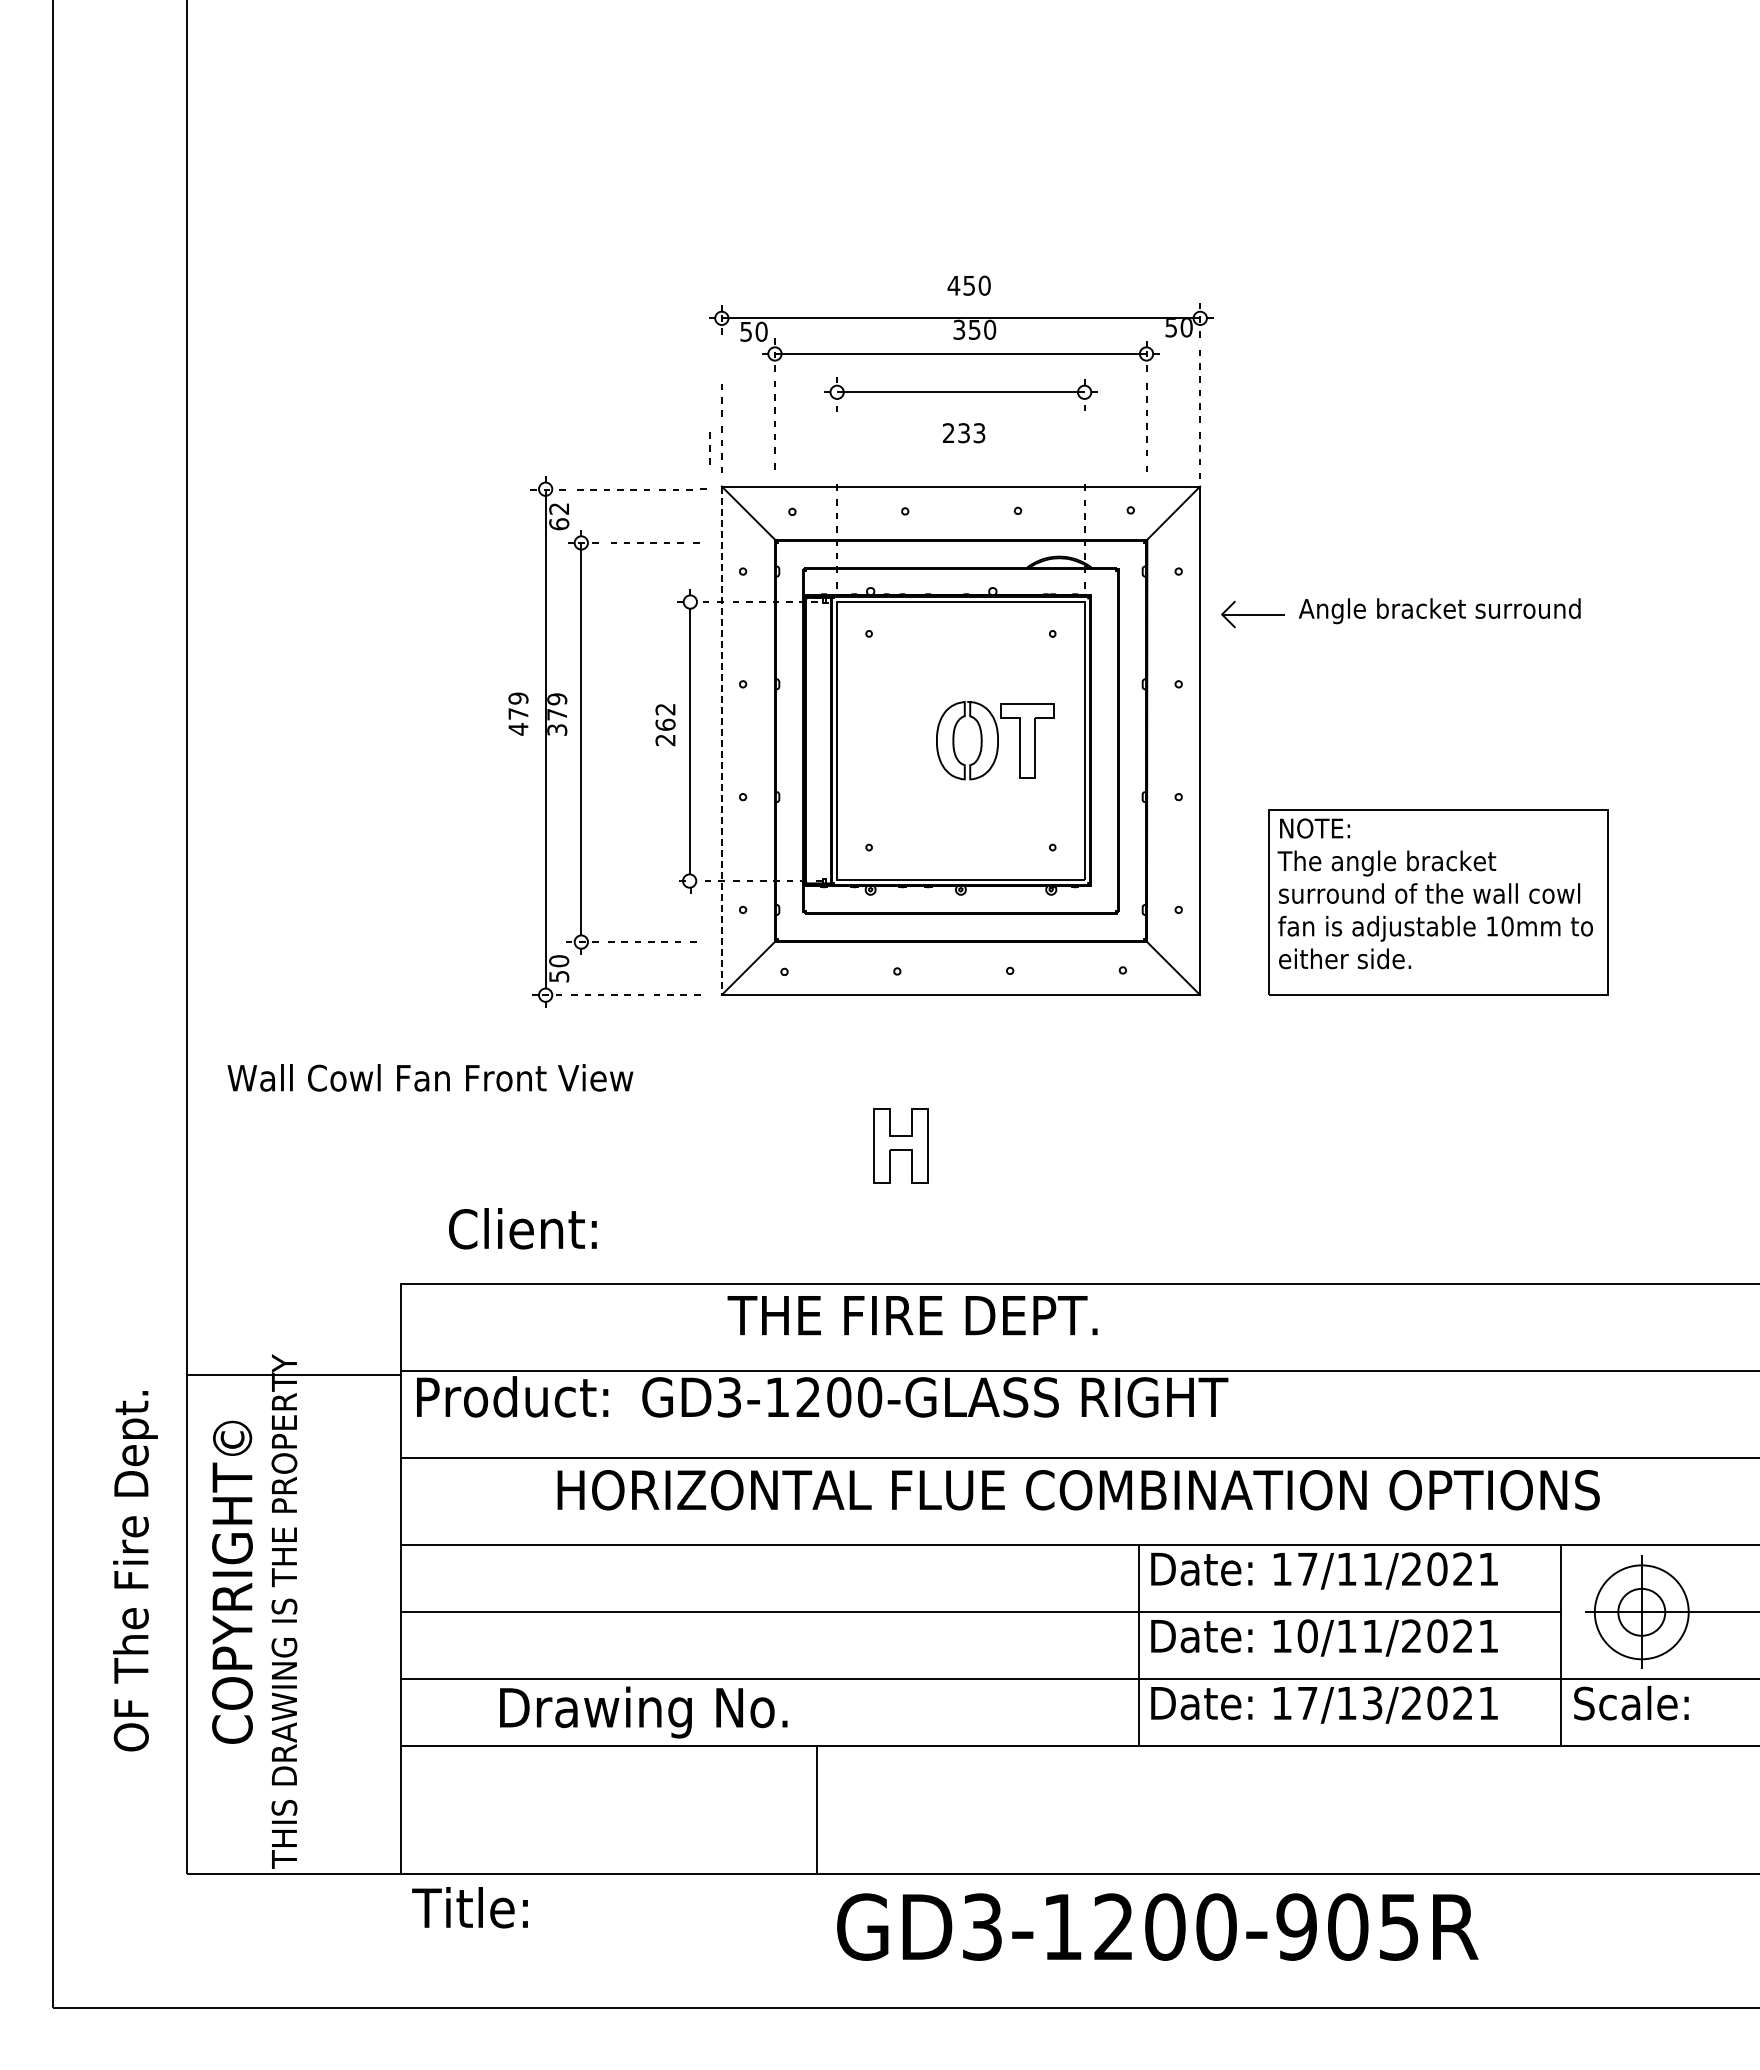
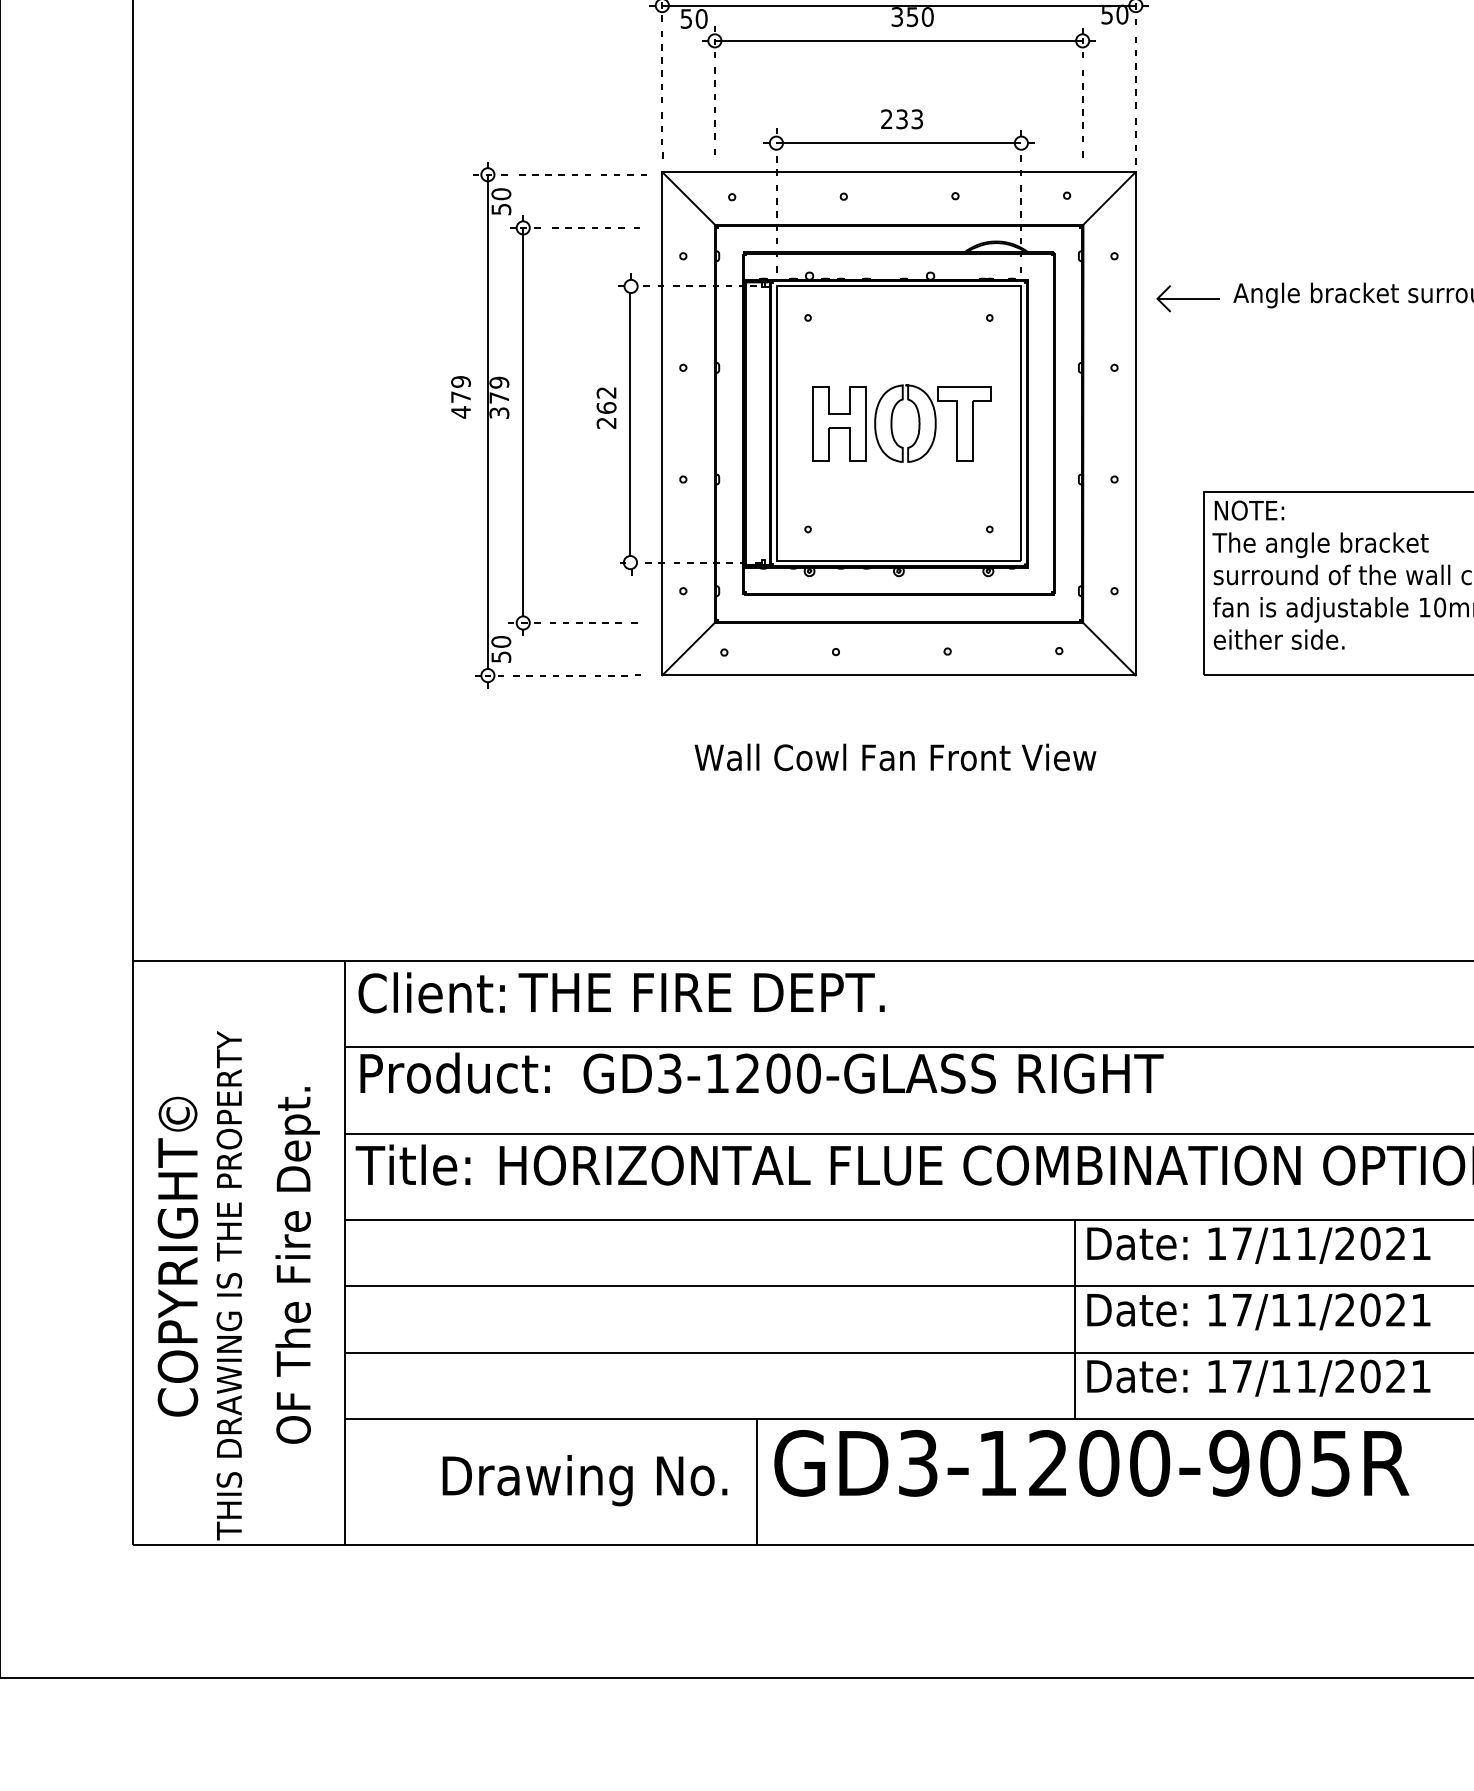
part: (960, 394) -> (898, 145), moved
line: (709, 448) -> (661, 47), moved
text: (559, 516) -> (501, 201), 62 -> 50
line: (721, 741) -> (661, 424), dashed -> solid
text: (430, 1077) -> (895, 757), moved
part: (900, 1145) -> (839, 423), moved
text: (522, 1228) -> (431, 992), moved
text: (912, 1315) -> (701, 992), moved
line: (293, 1374) -> (238, 960), moved
text: (135, 1571) -> (297, 1265), moved
text: (1307, 1636) -> (1241, 1310), 10/11/2021 -> 17/11/2021
text: (1372, 1703) -> (1306, 1376), 17/13/2021 -> 17/11/2021
text: (643, 1712) -> (584, 1480), moved
text: (469, 1907) -> (412, 1164), moved
text: (1157, 1926) -> (1091, 1462), moved

